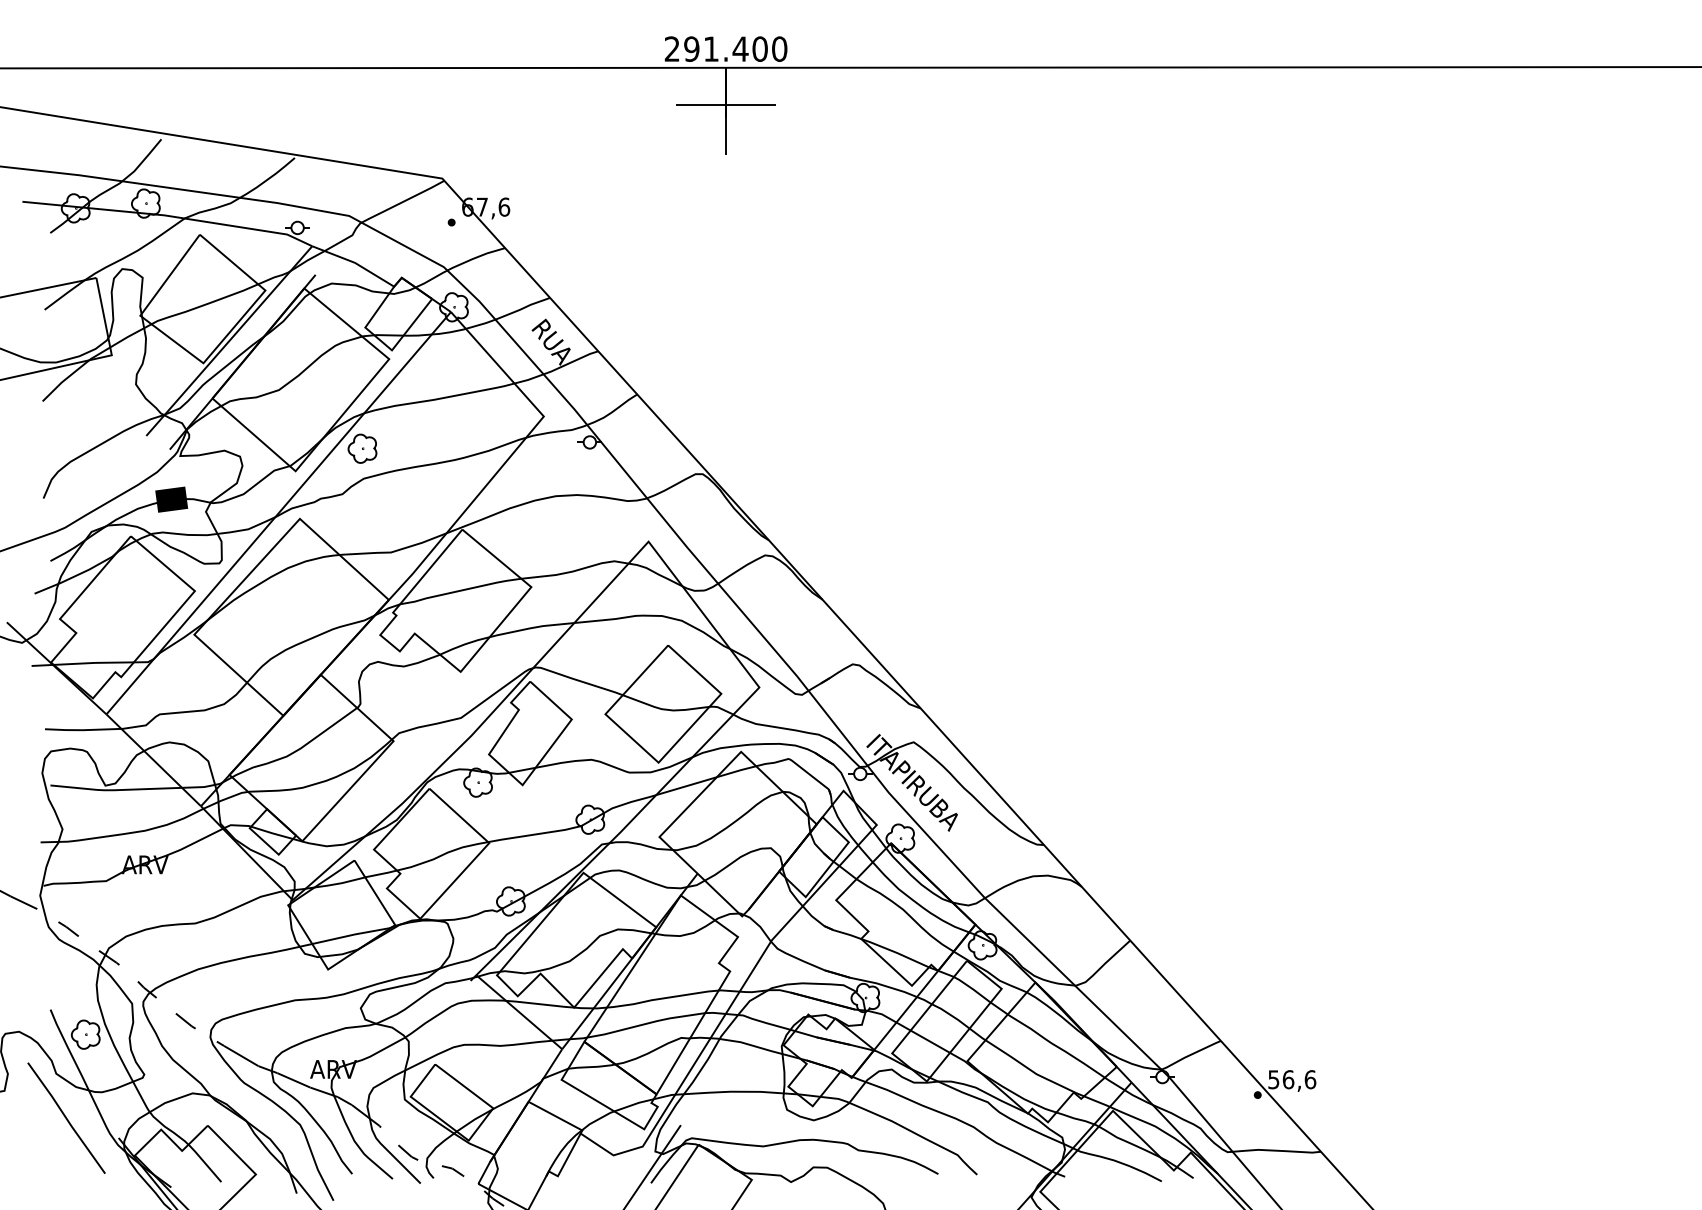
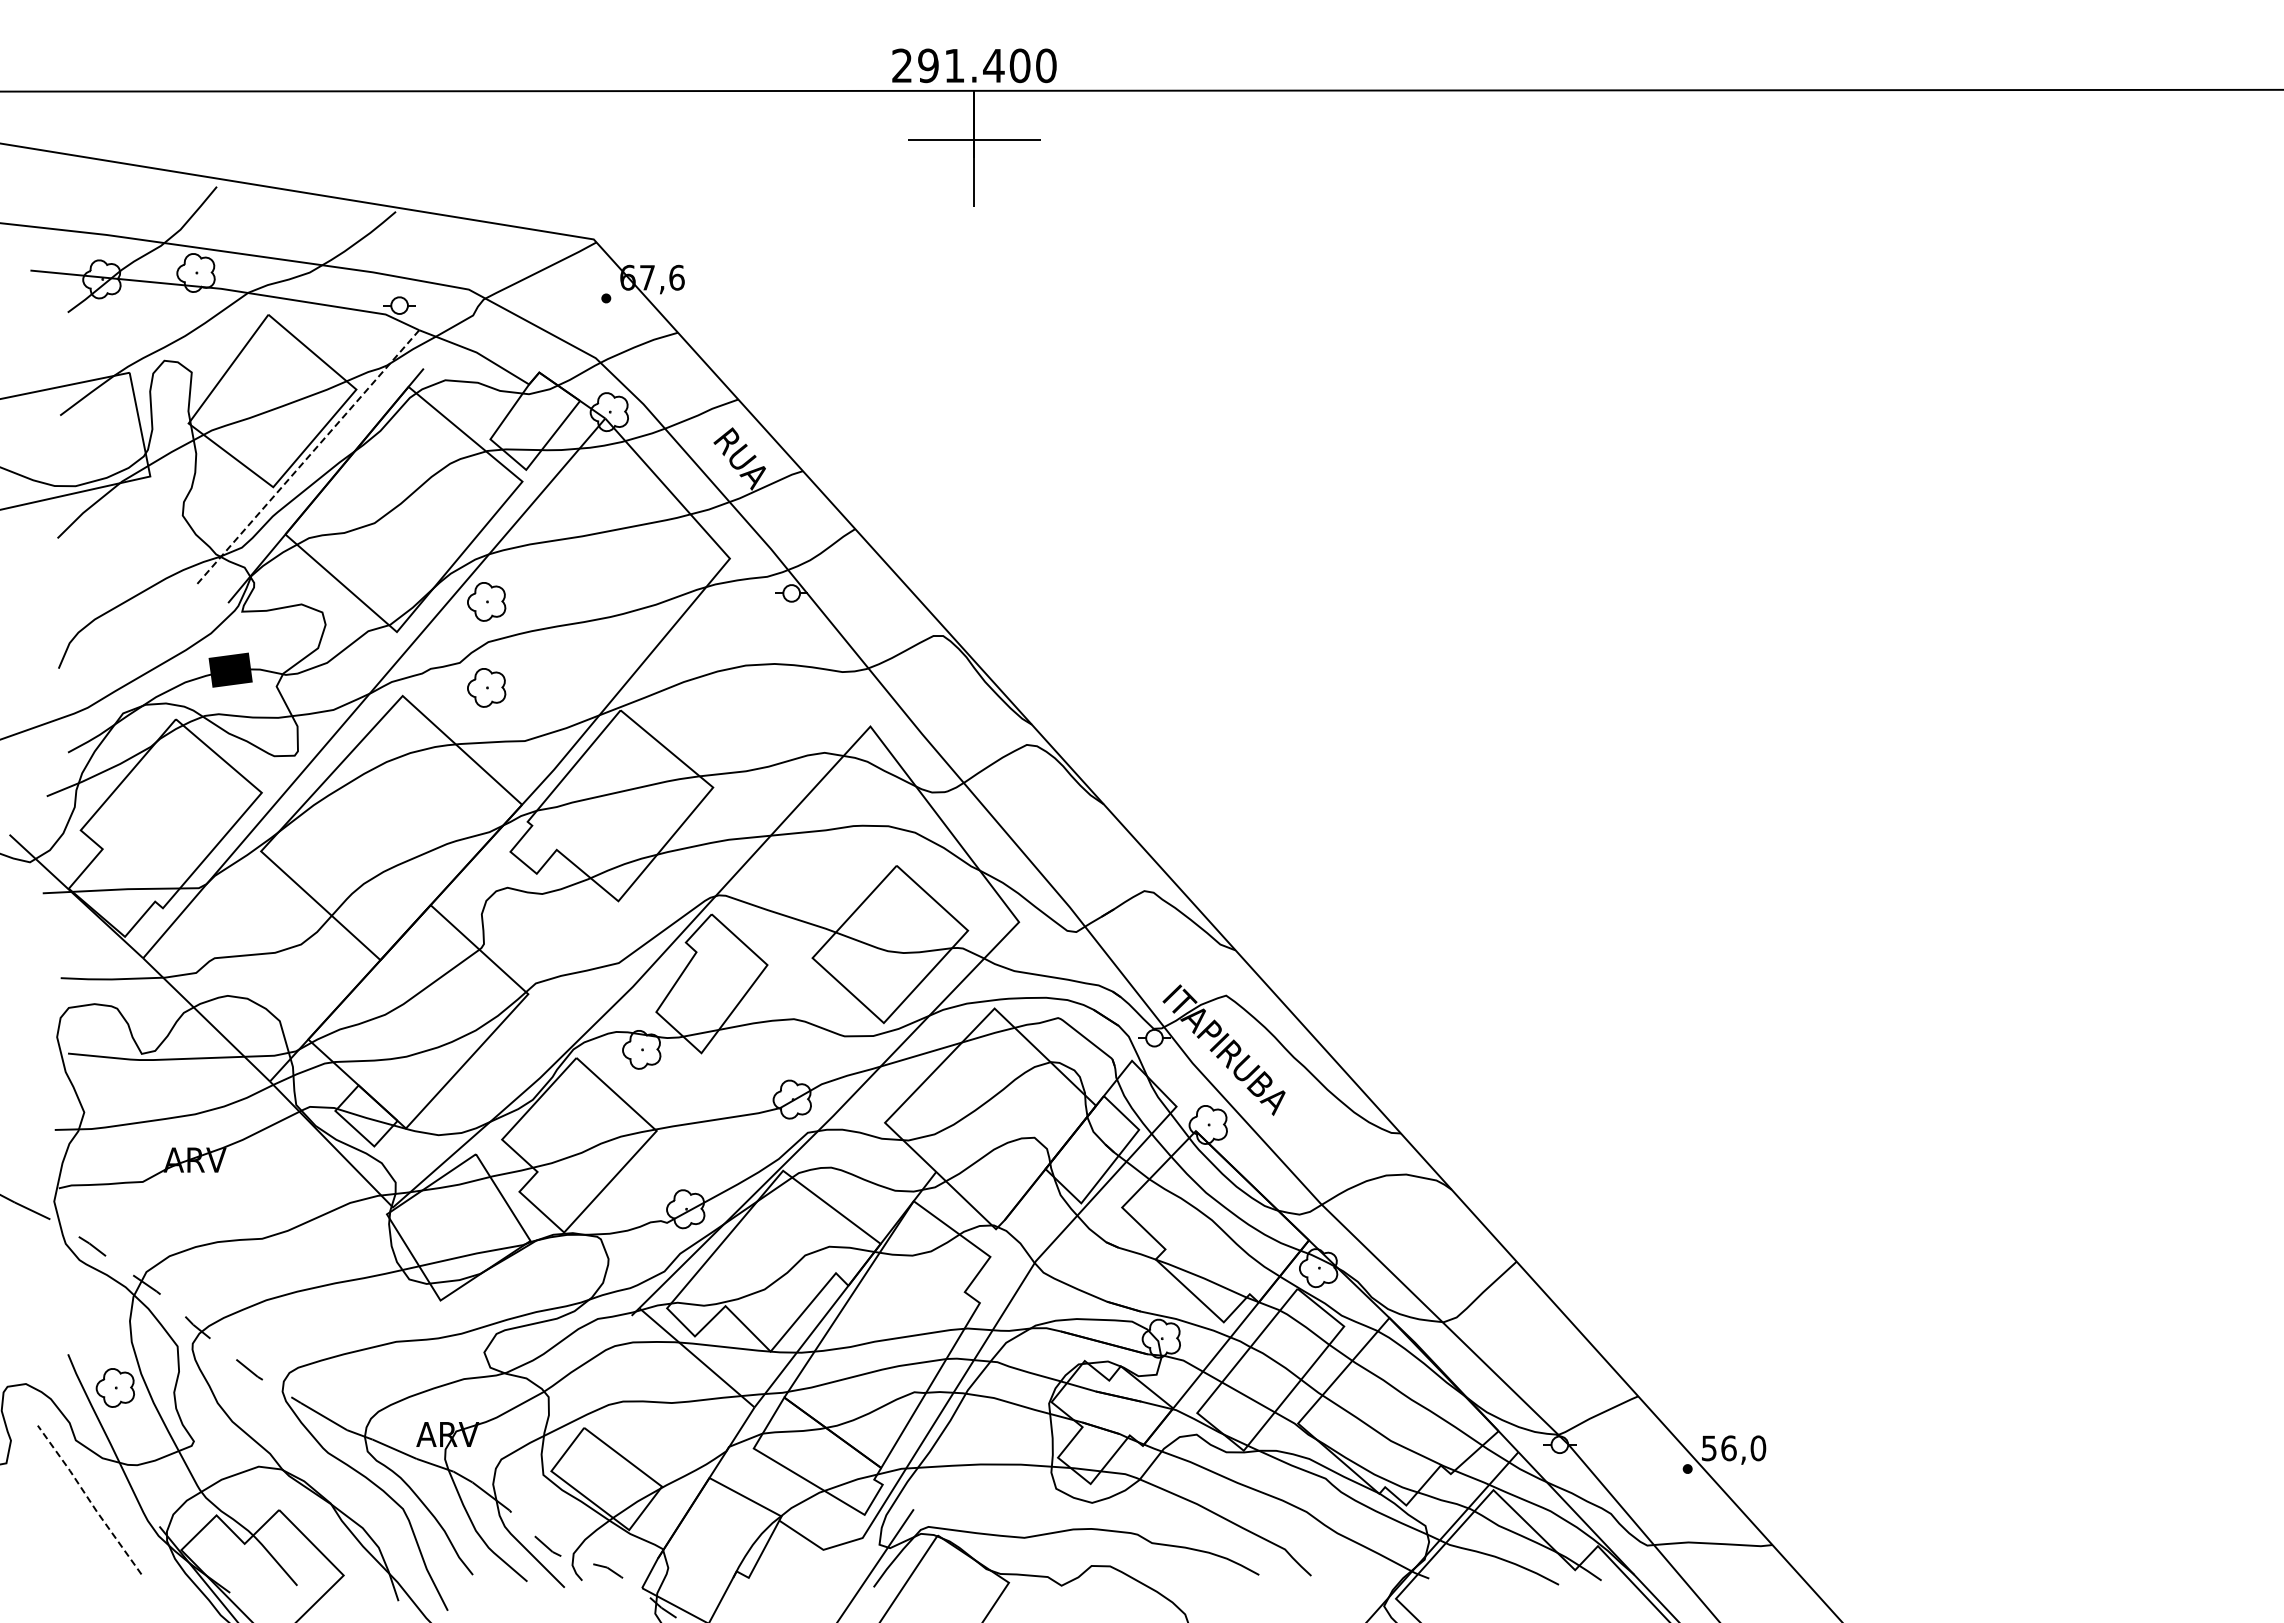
line: (228, 341) -> (307, 457), solid -> dashed
part: (362, 512) -> (486, 687), added
text: (1310, 1079) -> (1758, 1448), 56,6 -> 56,0
line: (66, 1118) -> (89, 1500), solid -> dashed

